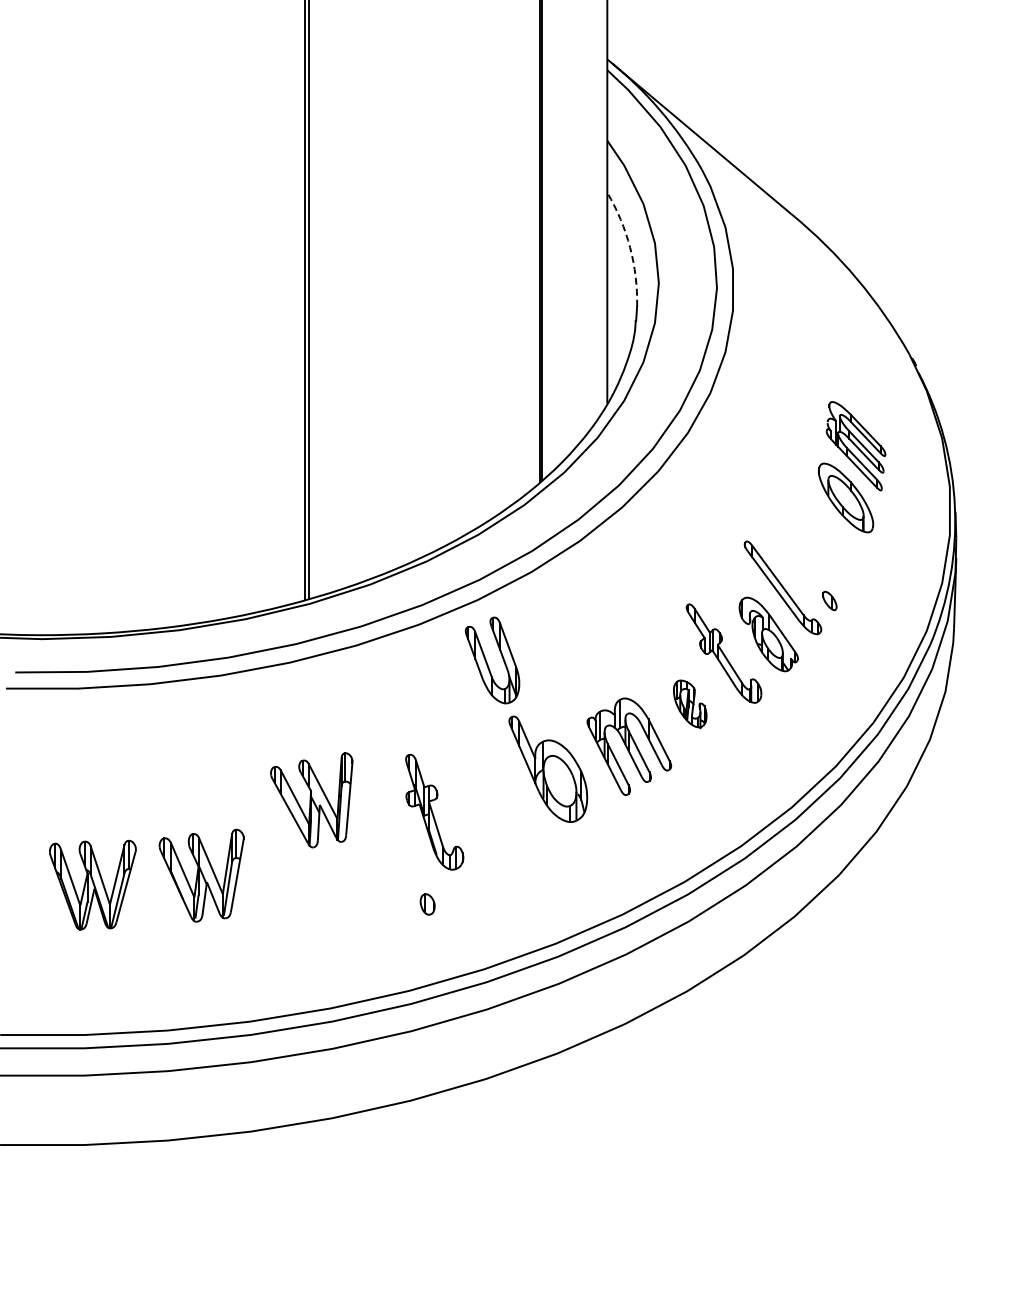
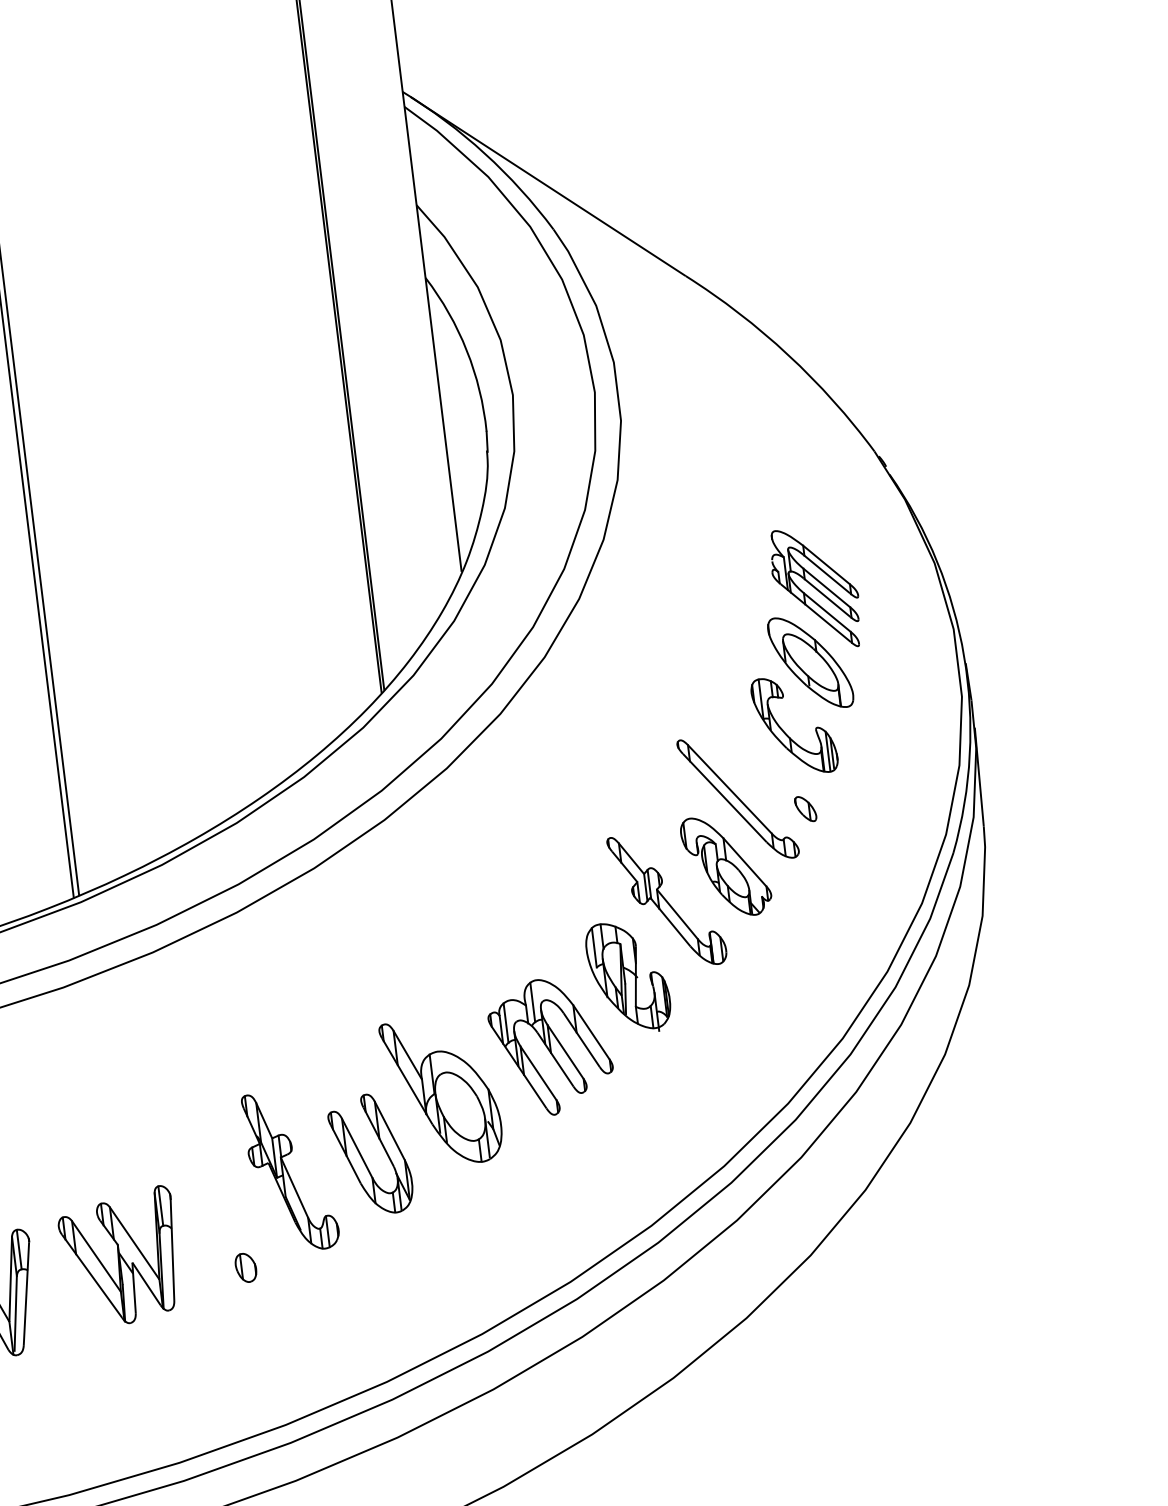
arc: (630, 247) -> (467, 350), dashed -> solid
part: (822, 544) -> (785, 731), added
part: (492, 660) -> (370, 1154), moved
part: (690, 704) -> (629, 977), size x1.67
part: (311, 800) -> (119, 1257), moved
part: (427, 904) -> (245, 1267), moved

